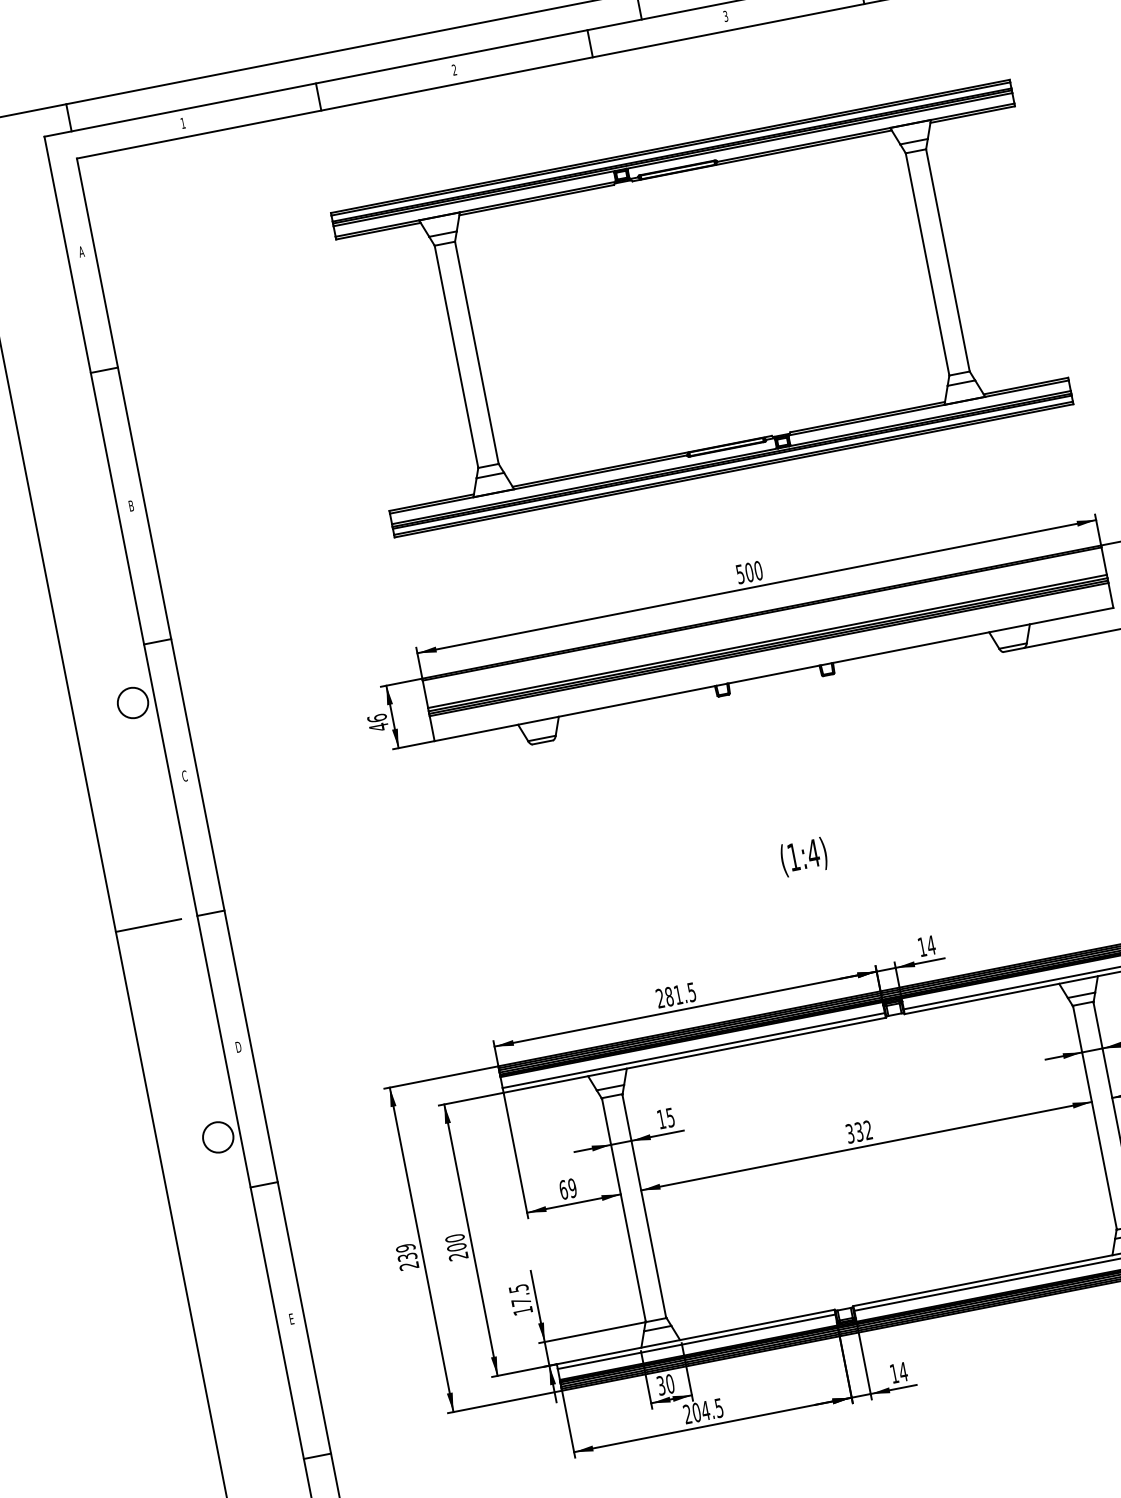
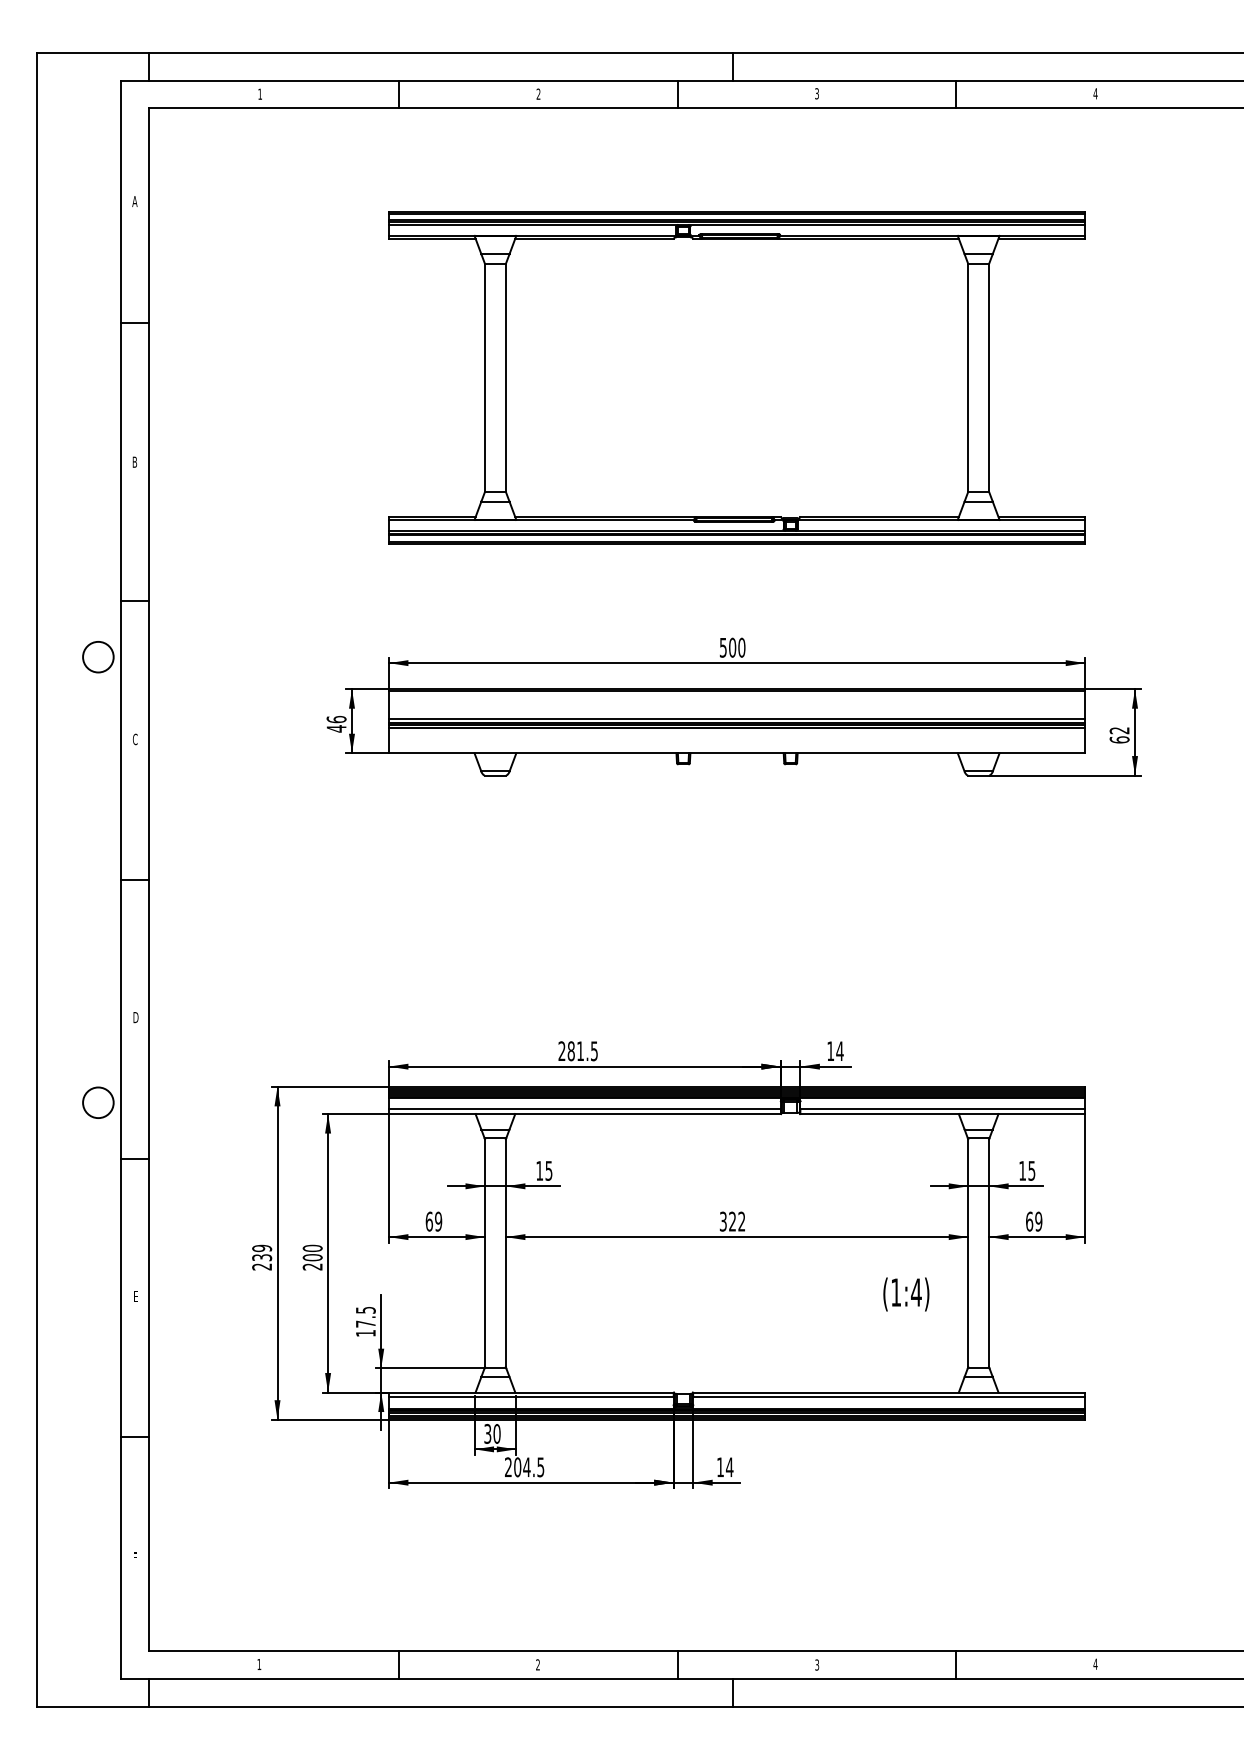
text: (804, 857) -> (906, 1294), moved
line: (148, 926) -> (70, 880), removed
text: (859, 1131) -> (732, 1221), 332 -> 322

